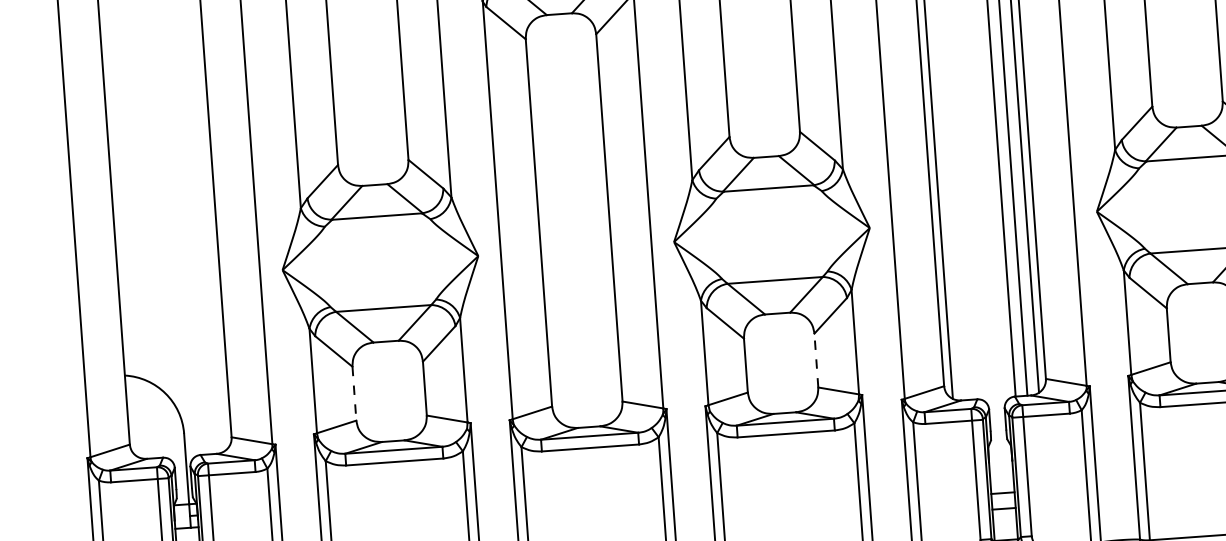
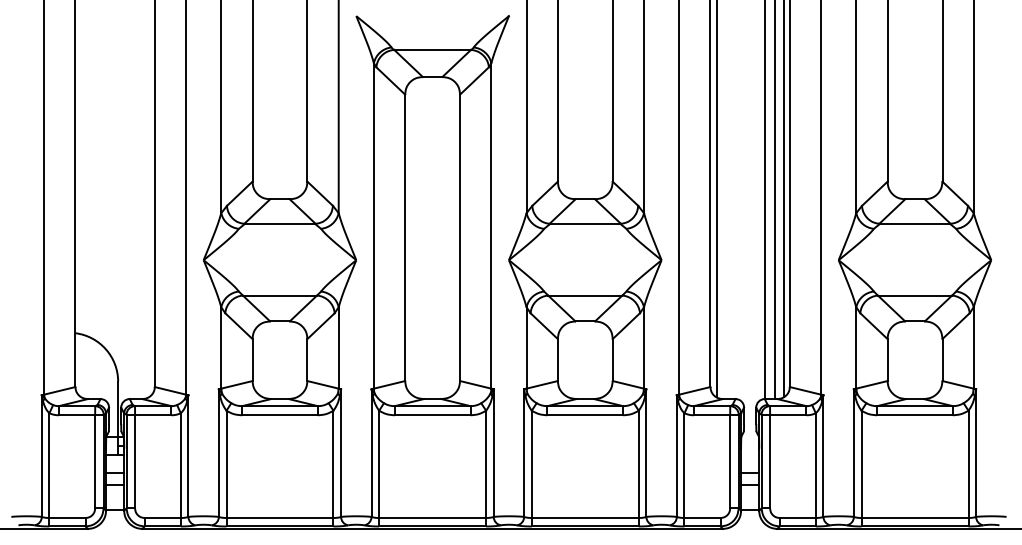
line: (815, 359) -> (612, 359), dashed -> solid
line: (354, 394) -> (252, 360), dashed -> solid

